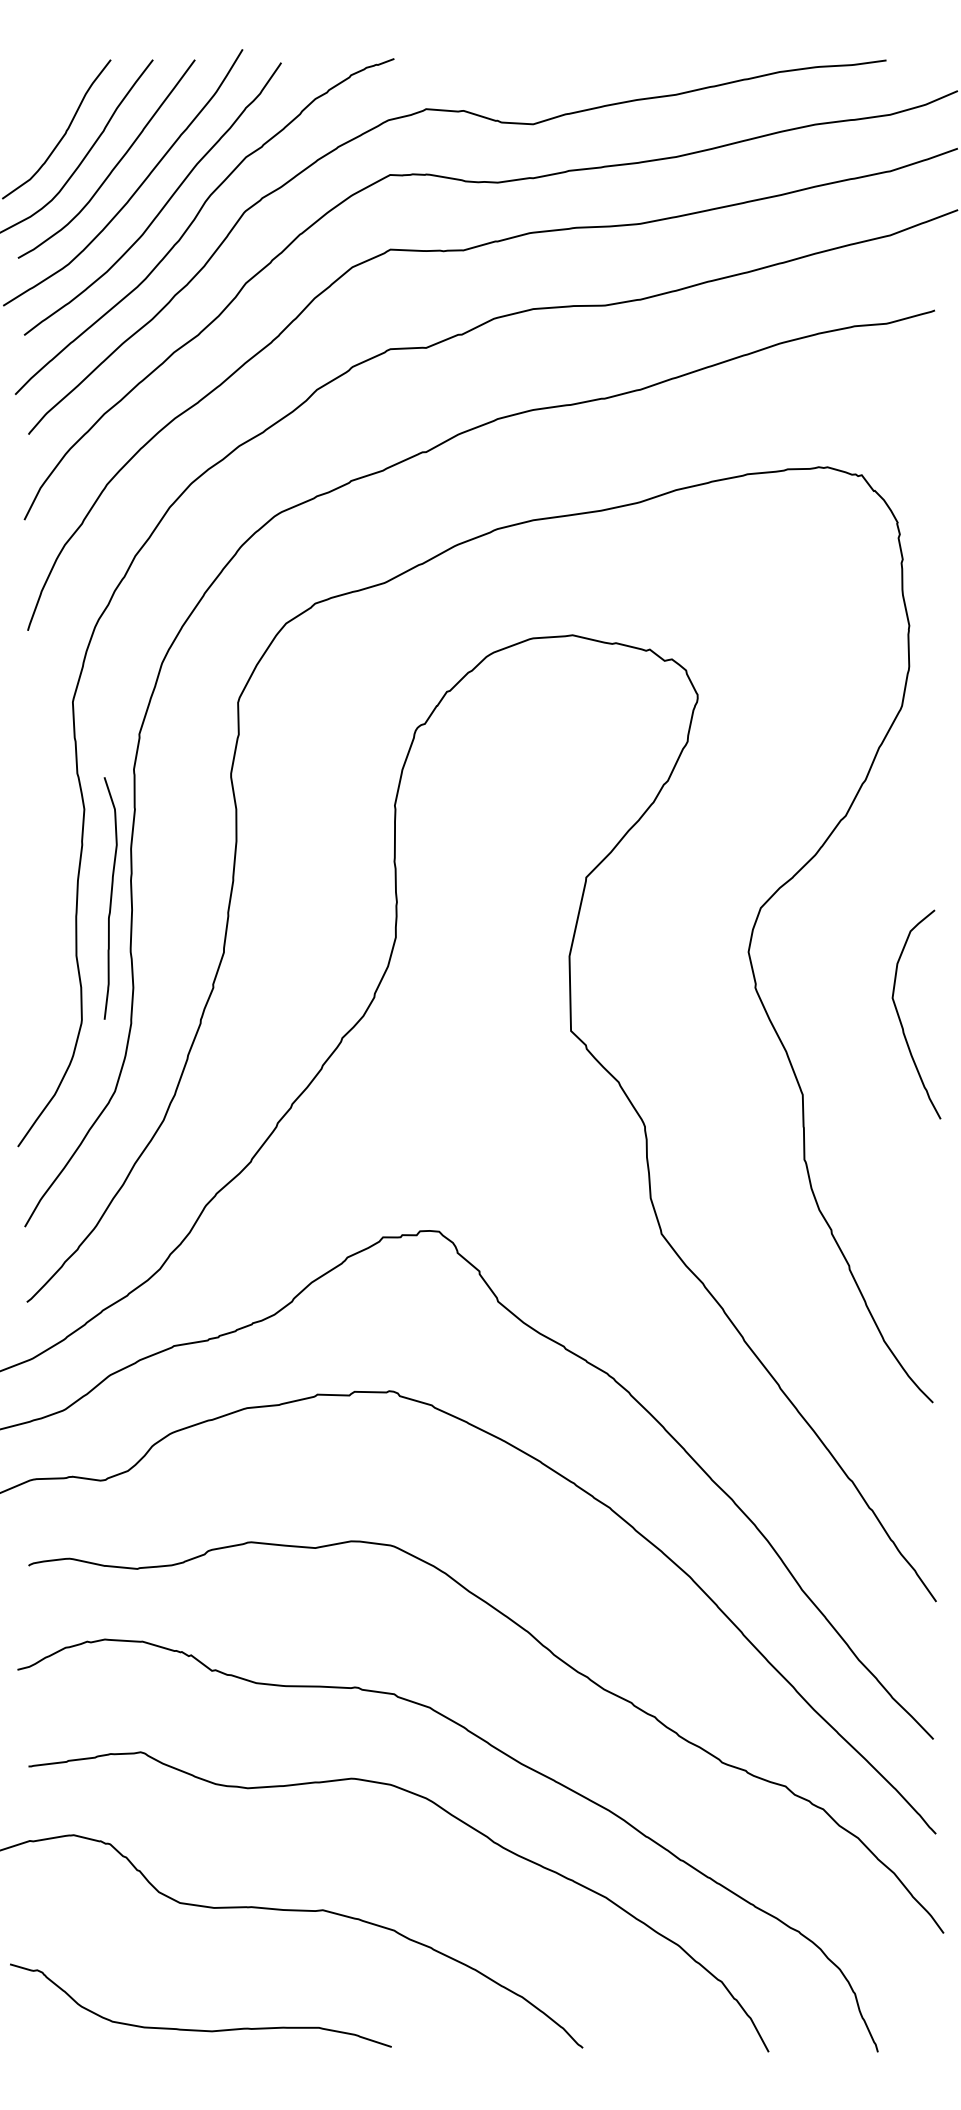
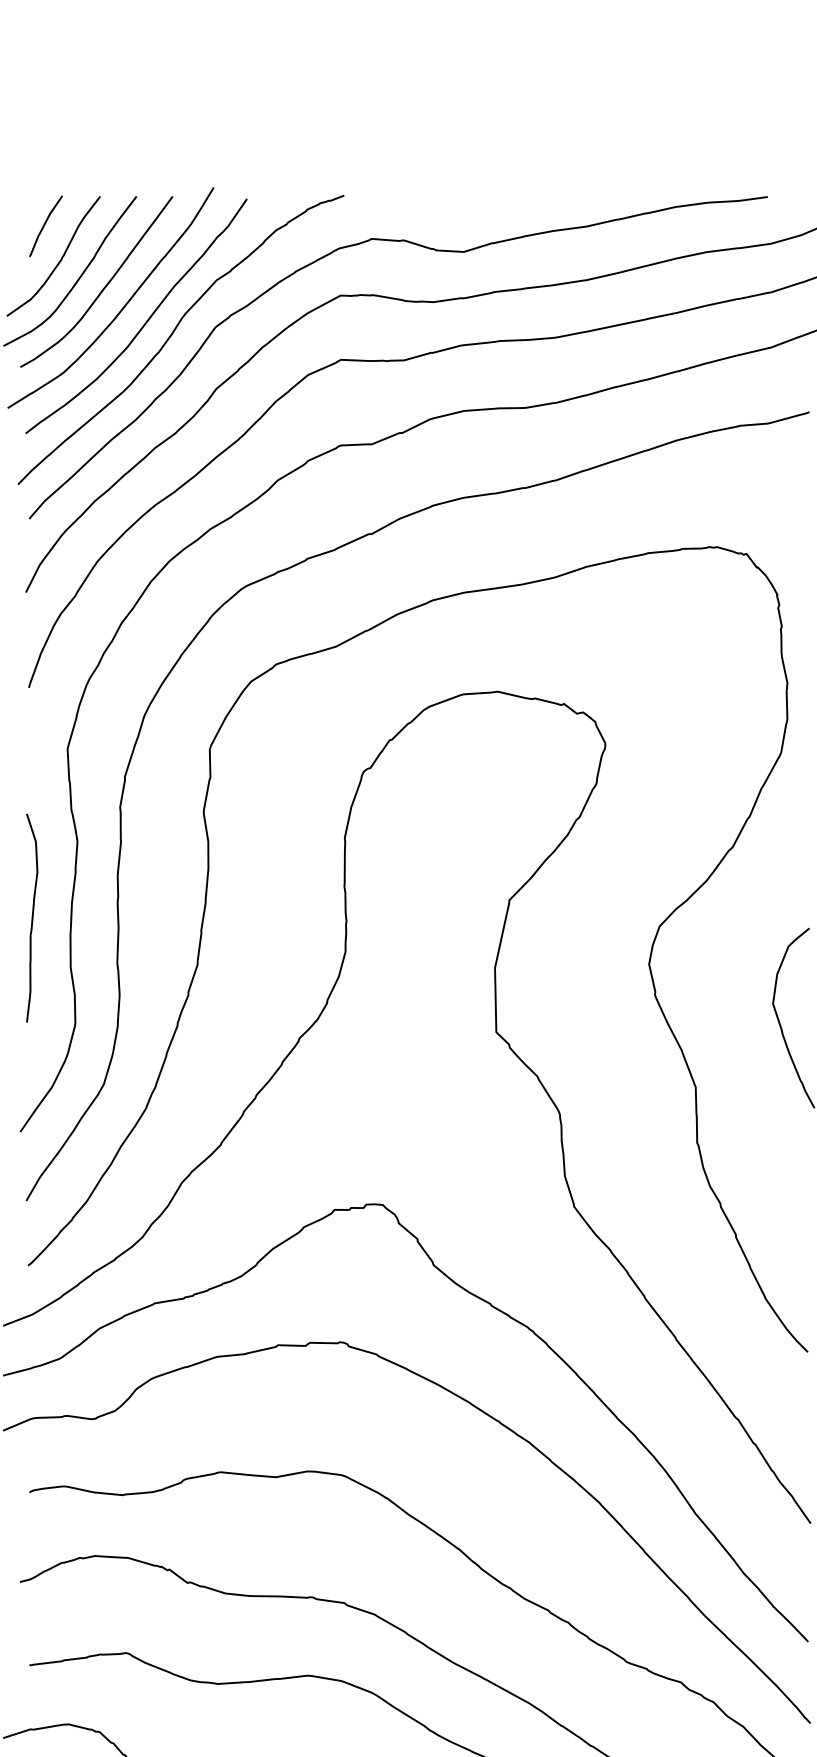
curve: (46, 94) -> (44, 226), added
curve: (110, 898) -> (32, 918), moved

